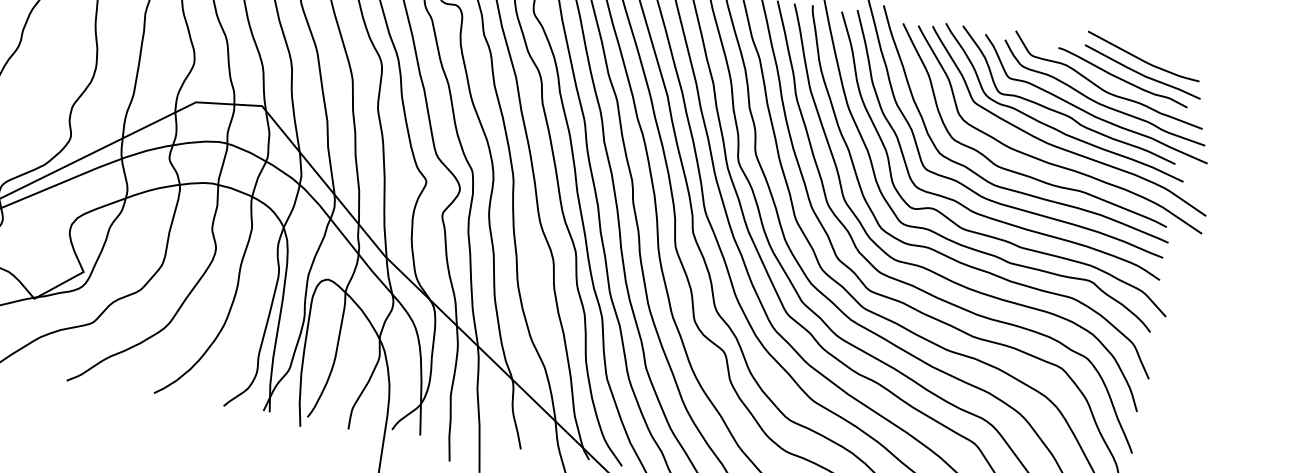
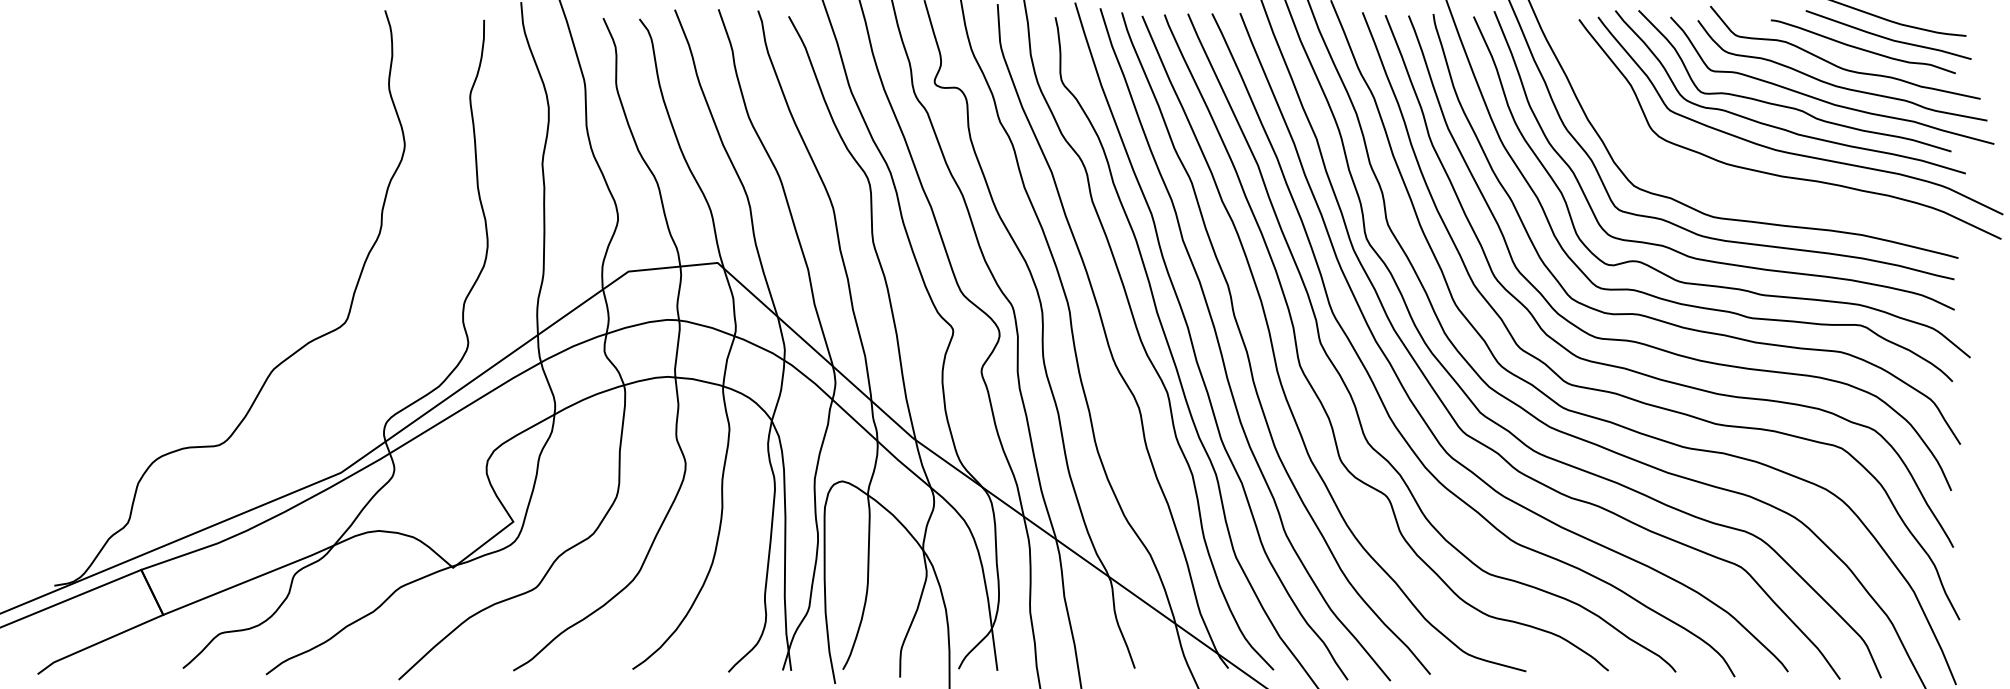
curve: (1016, 171) -> (1740, 194), removed

